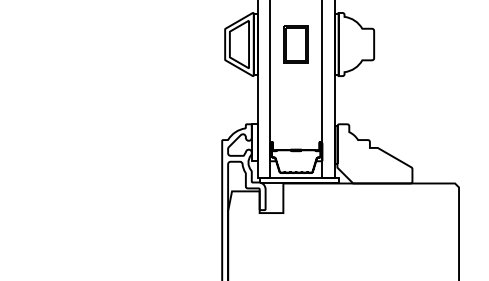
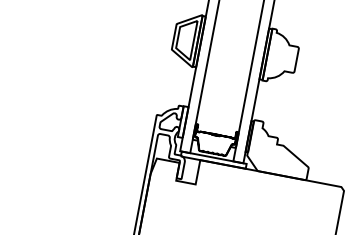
part: (295, 44) -> (232, 47), removed

